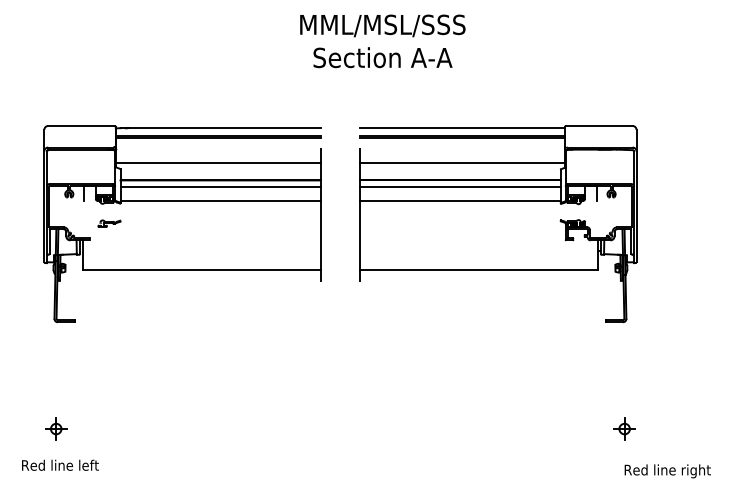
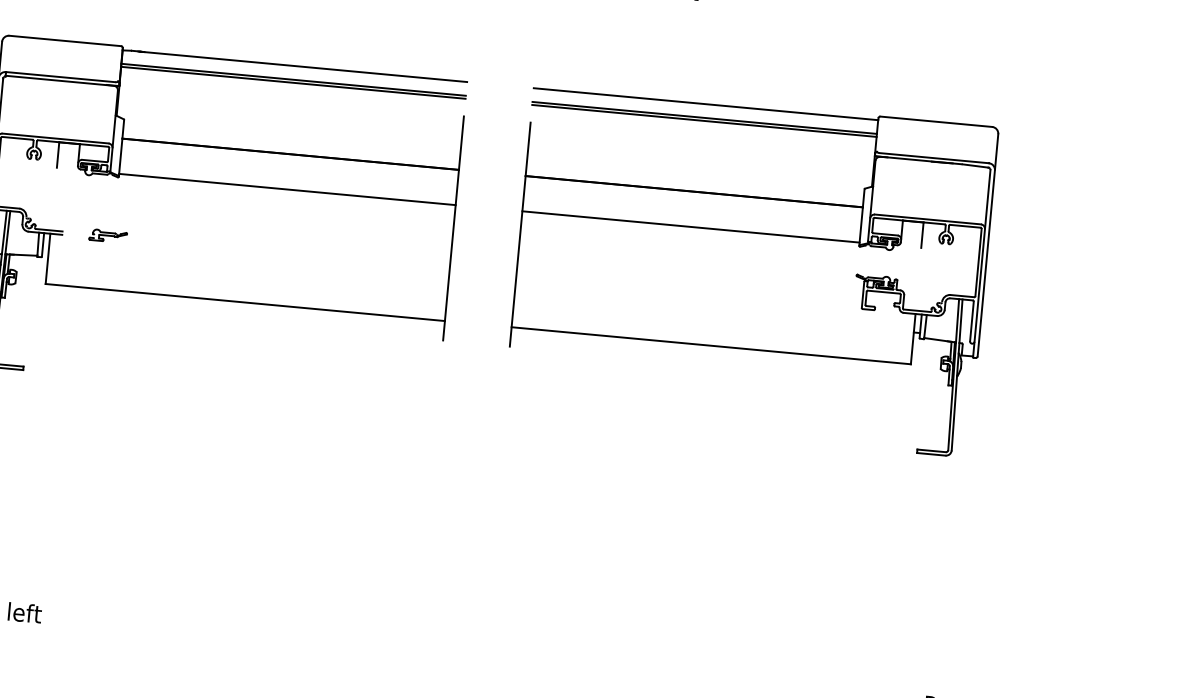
line: (217, 163) -> (288, 125), removed
line: (462, 163) -> (700, 163), removed
line: (220, 186) -> (289, 164), removed
line: (460, 186) -> (693, 201), removed
part: (109, 223) -> (108, 235), moved
part: (624, 428) -> (931, 634), removed

